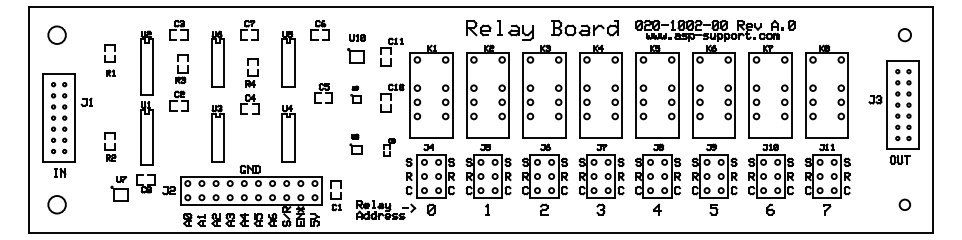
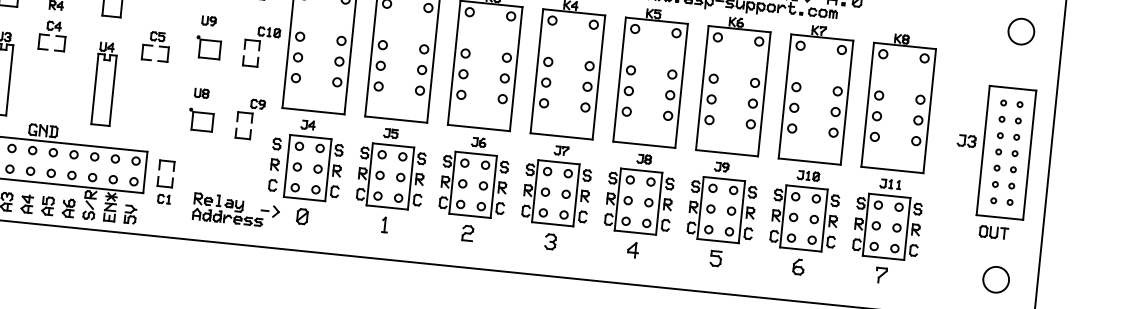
circle: (904, 34) -> (1020, 30), size x1.43
part: (323, 93) -> (155, 46), moved
part: (355, 94) -> (208, 36), size x1.67
part: (893, 112) -> (991, 162), moved
part: (355, 144) -> (201, 109), size x1.43
part: (389, 147) -> (250, 119), size x1.67
circle: (904, 204) -> (995, 279), size x1.67

